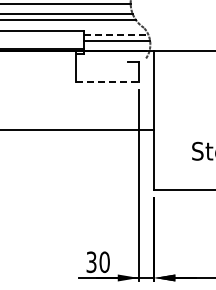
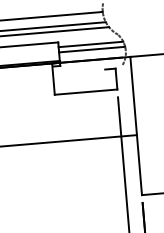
line: (116, 35) -> (91, 44), dashed -> solid
line: (107, 82) -> (86, 92), dashed -> solid

